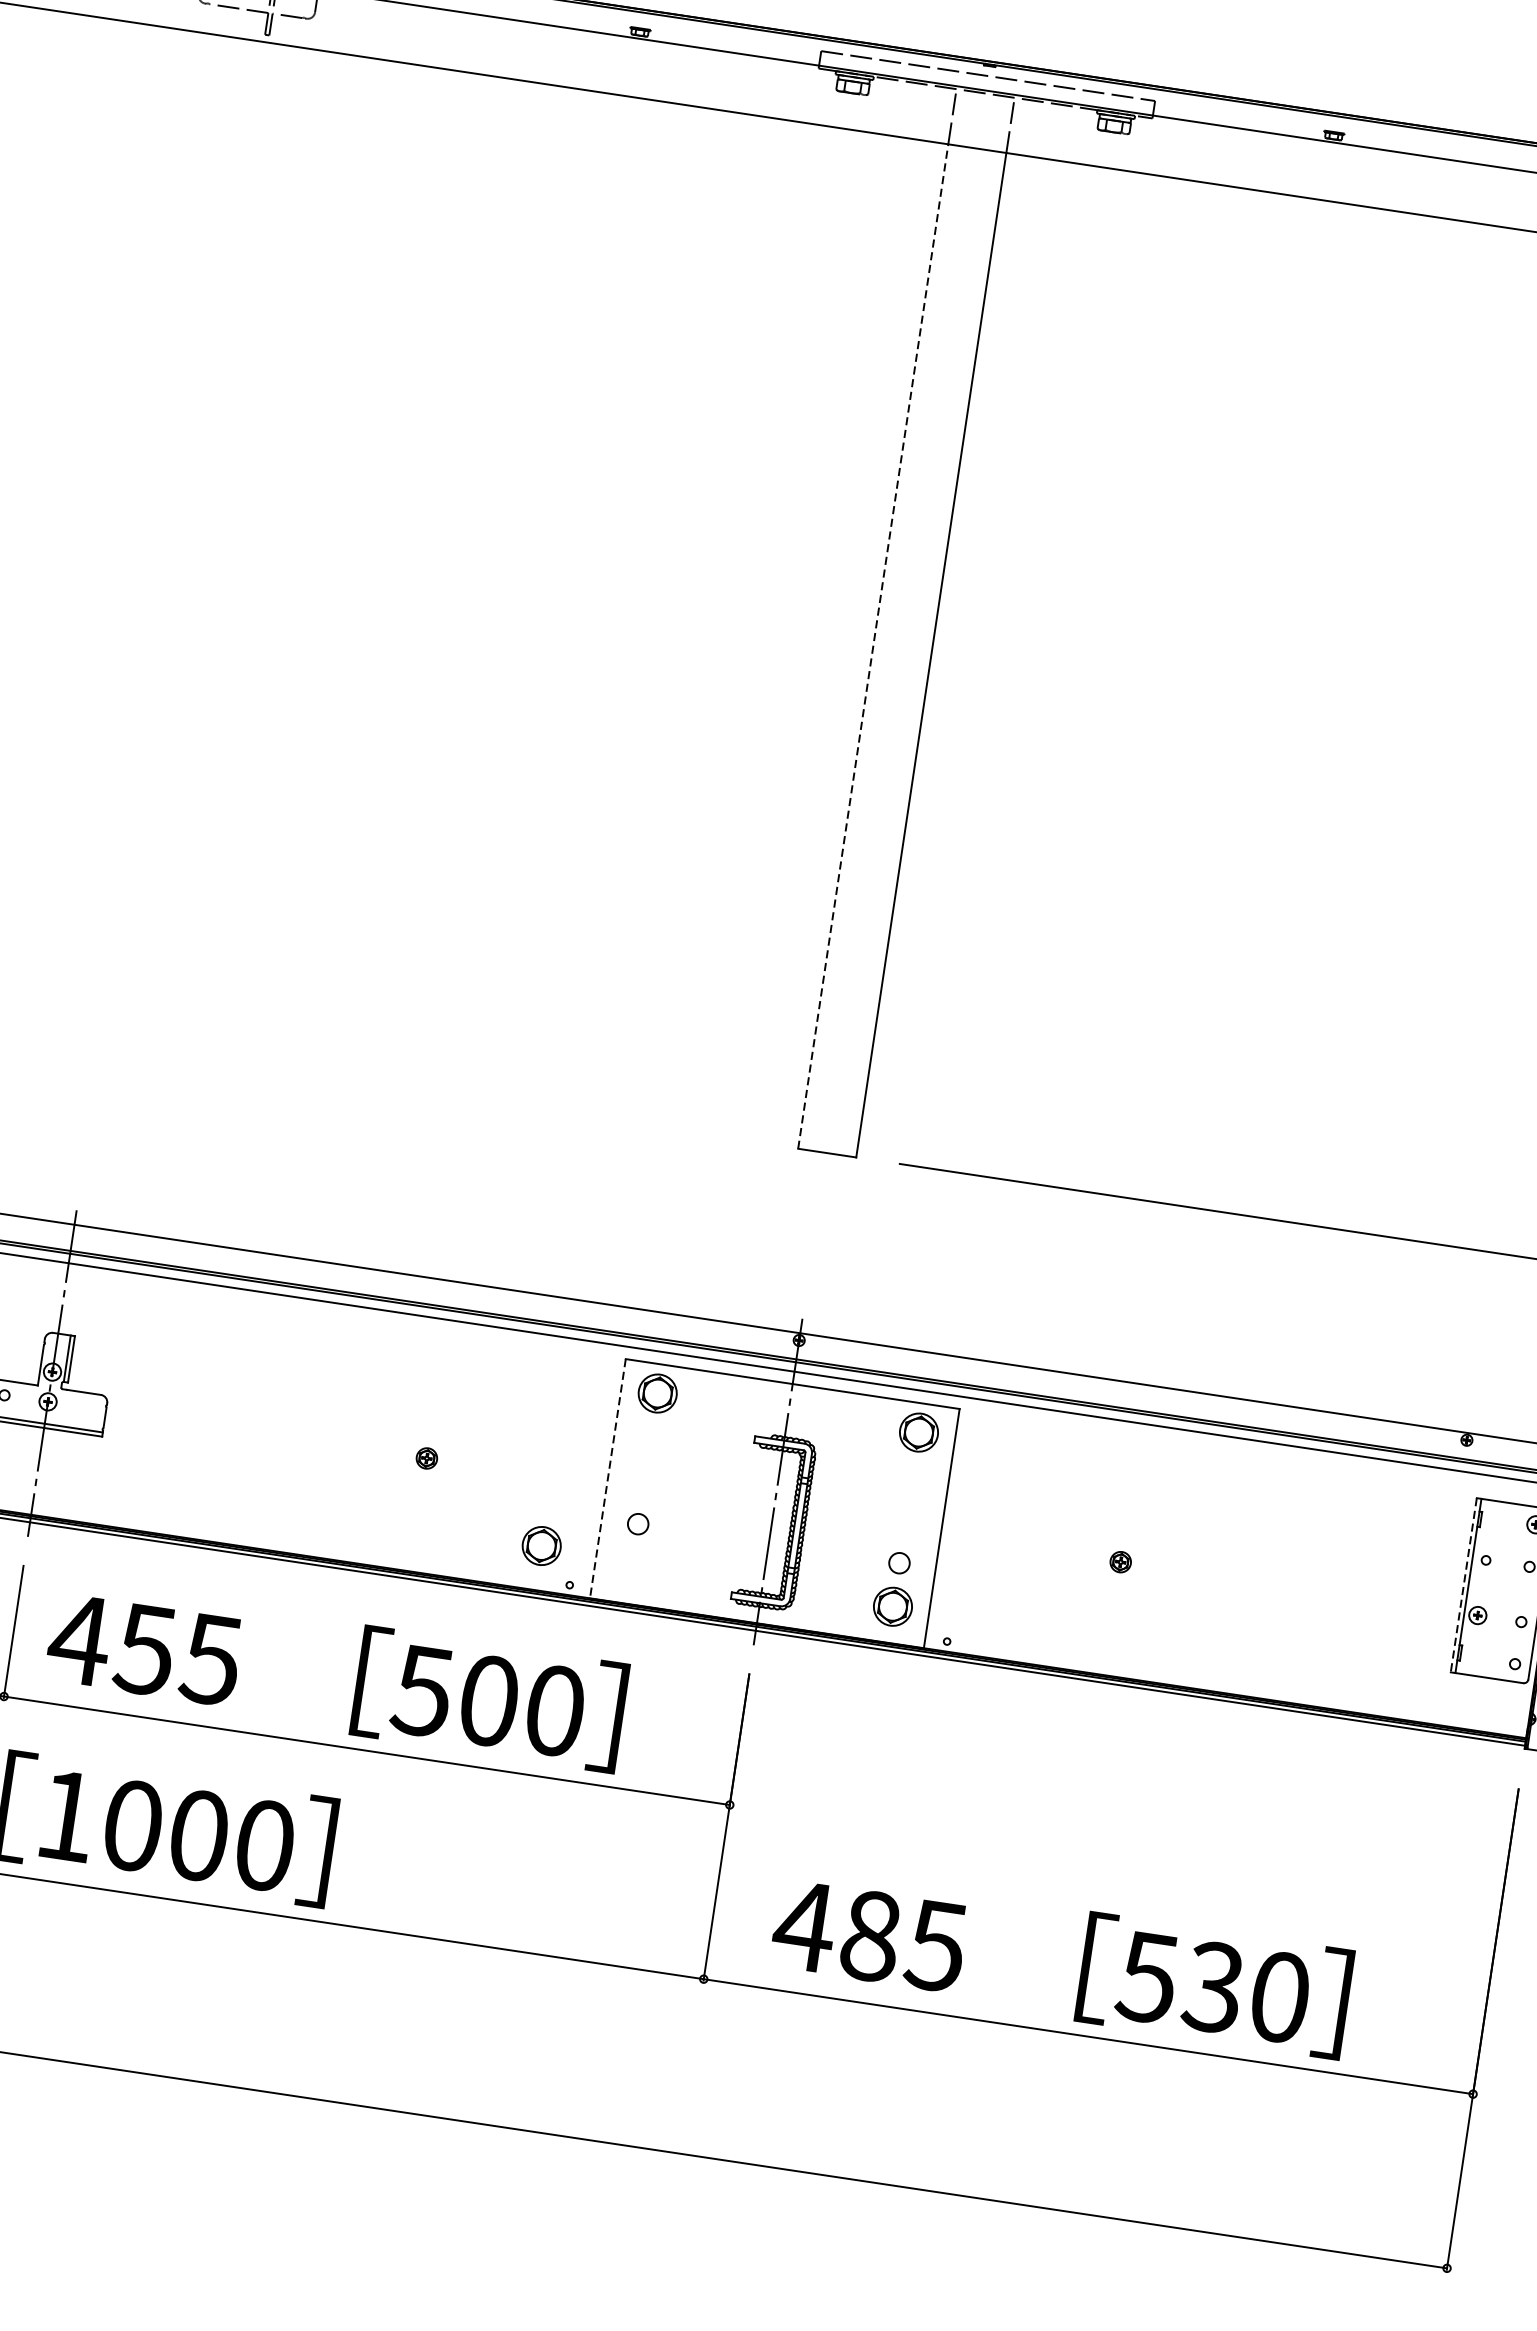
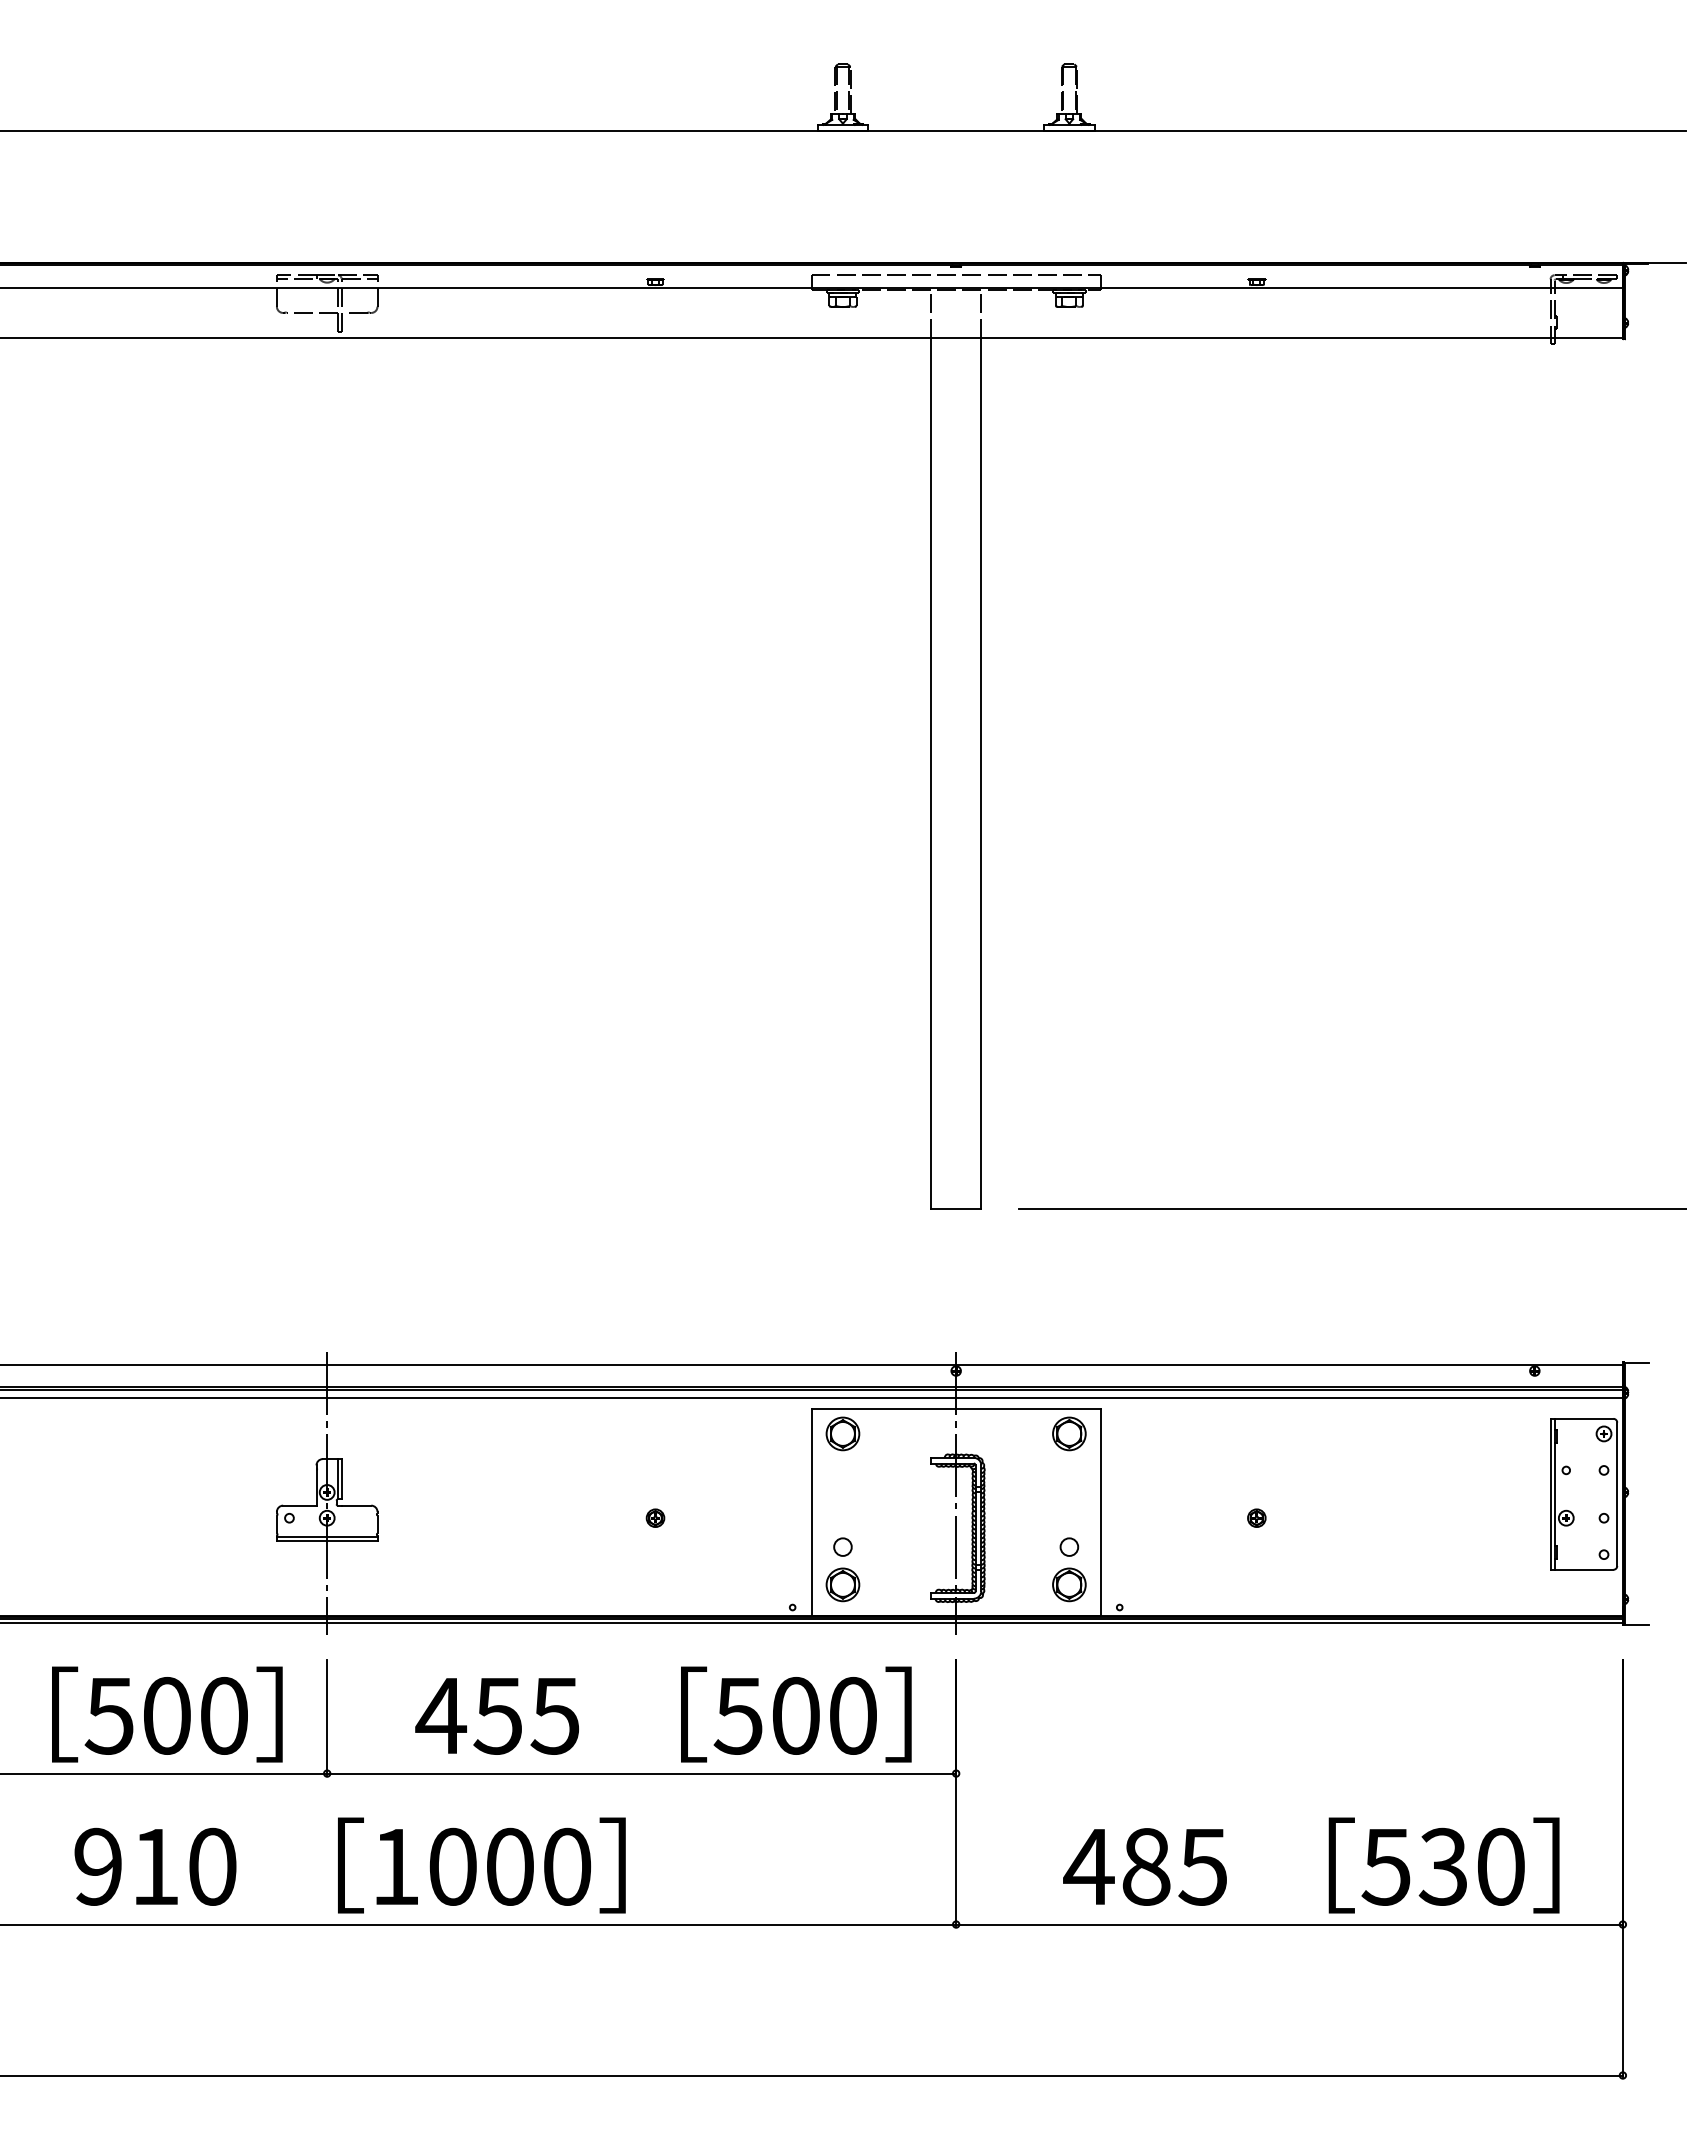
line: (873, 645) -> (931, 772), dashed -> solid
line: (607, 1478) -> (811, 1512), dashed -> solid
part: (541, 1545) -> (842, 1584), moved
line: (1463, 1585) -> (1550, 1494), dashed -> solid
text: (336, 1676) -> (663, 1714), moved
text: (1061, 1963) -> (1311, 1865), moved

